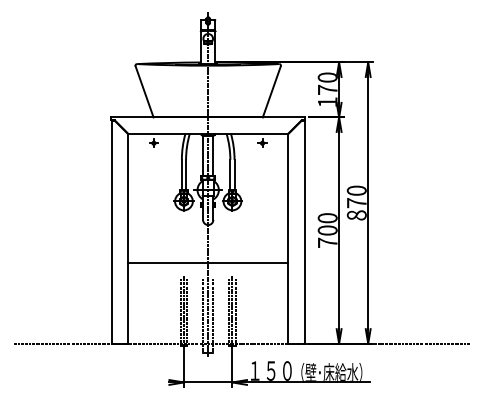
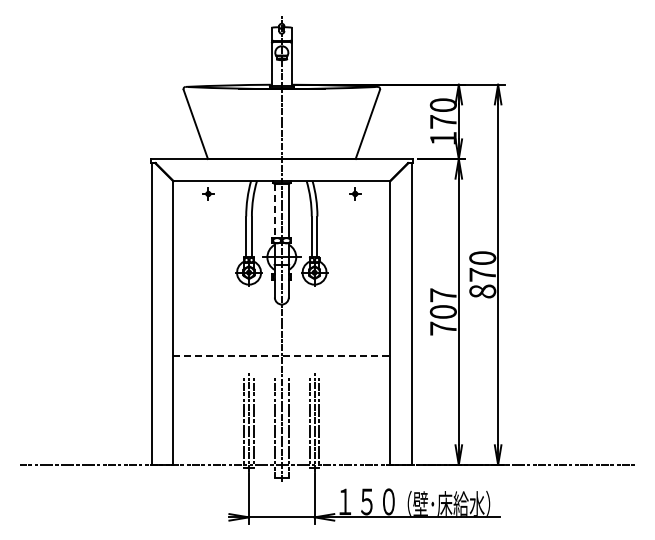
line: (202, 156) -> (274, 211), solid -> dashed
text: (327, 218) -> (442, 295), 700 -> 707
line: (208, 262) -> (282, 355), solid -> dashed

